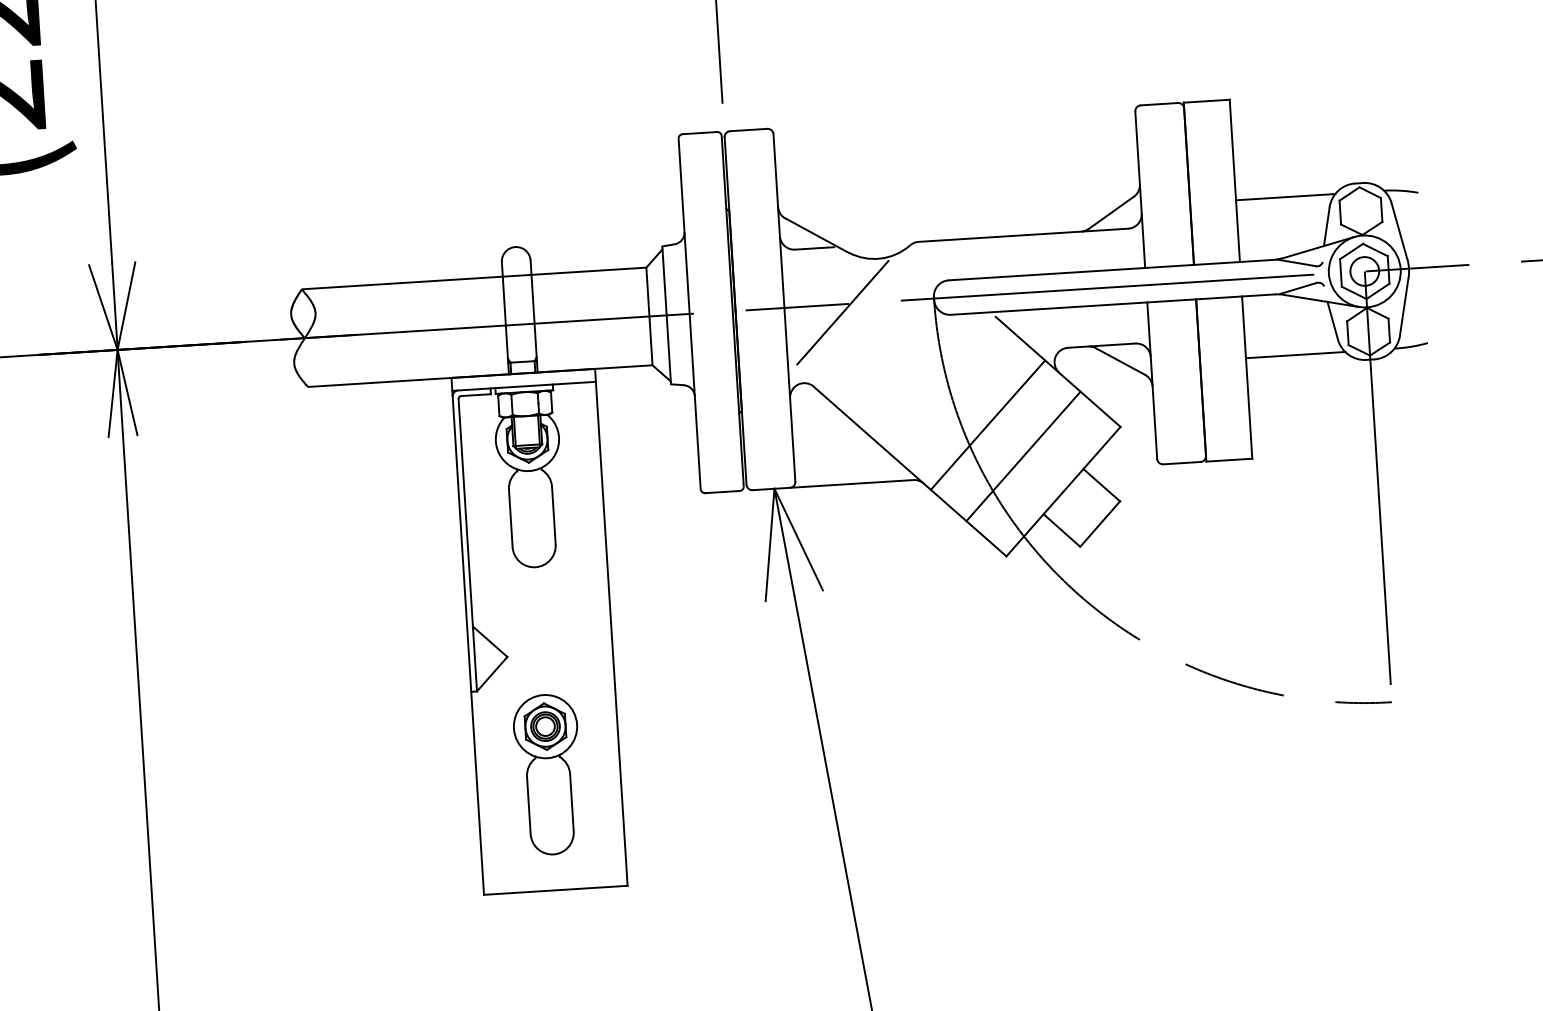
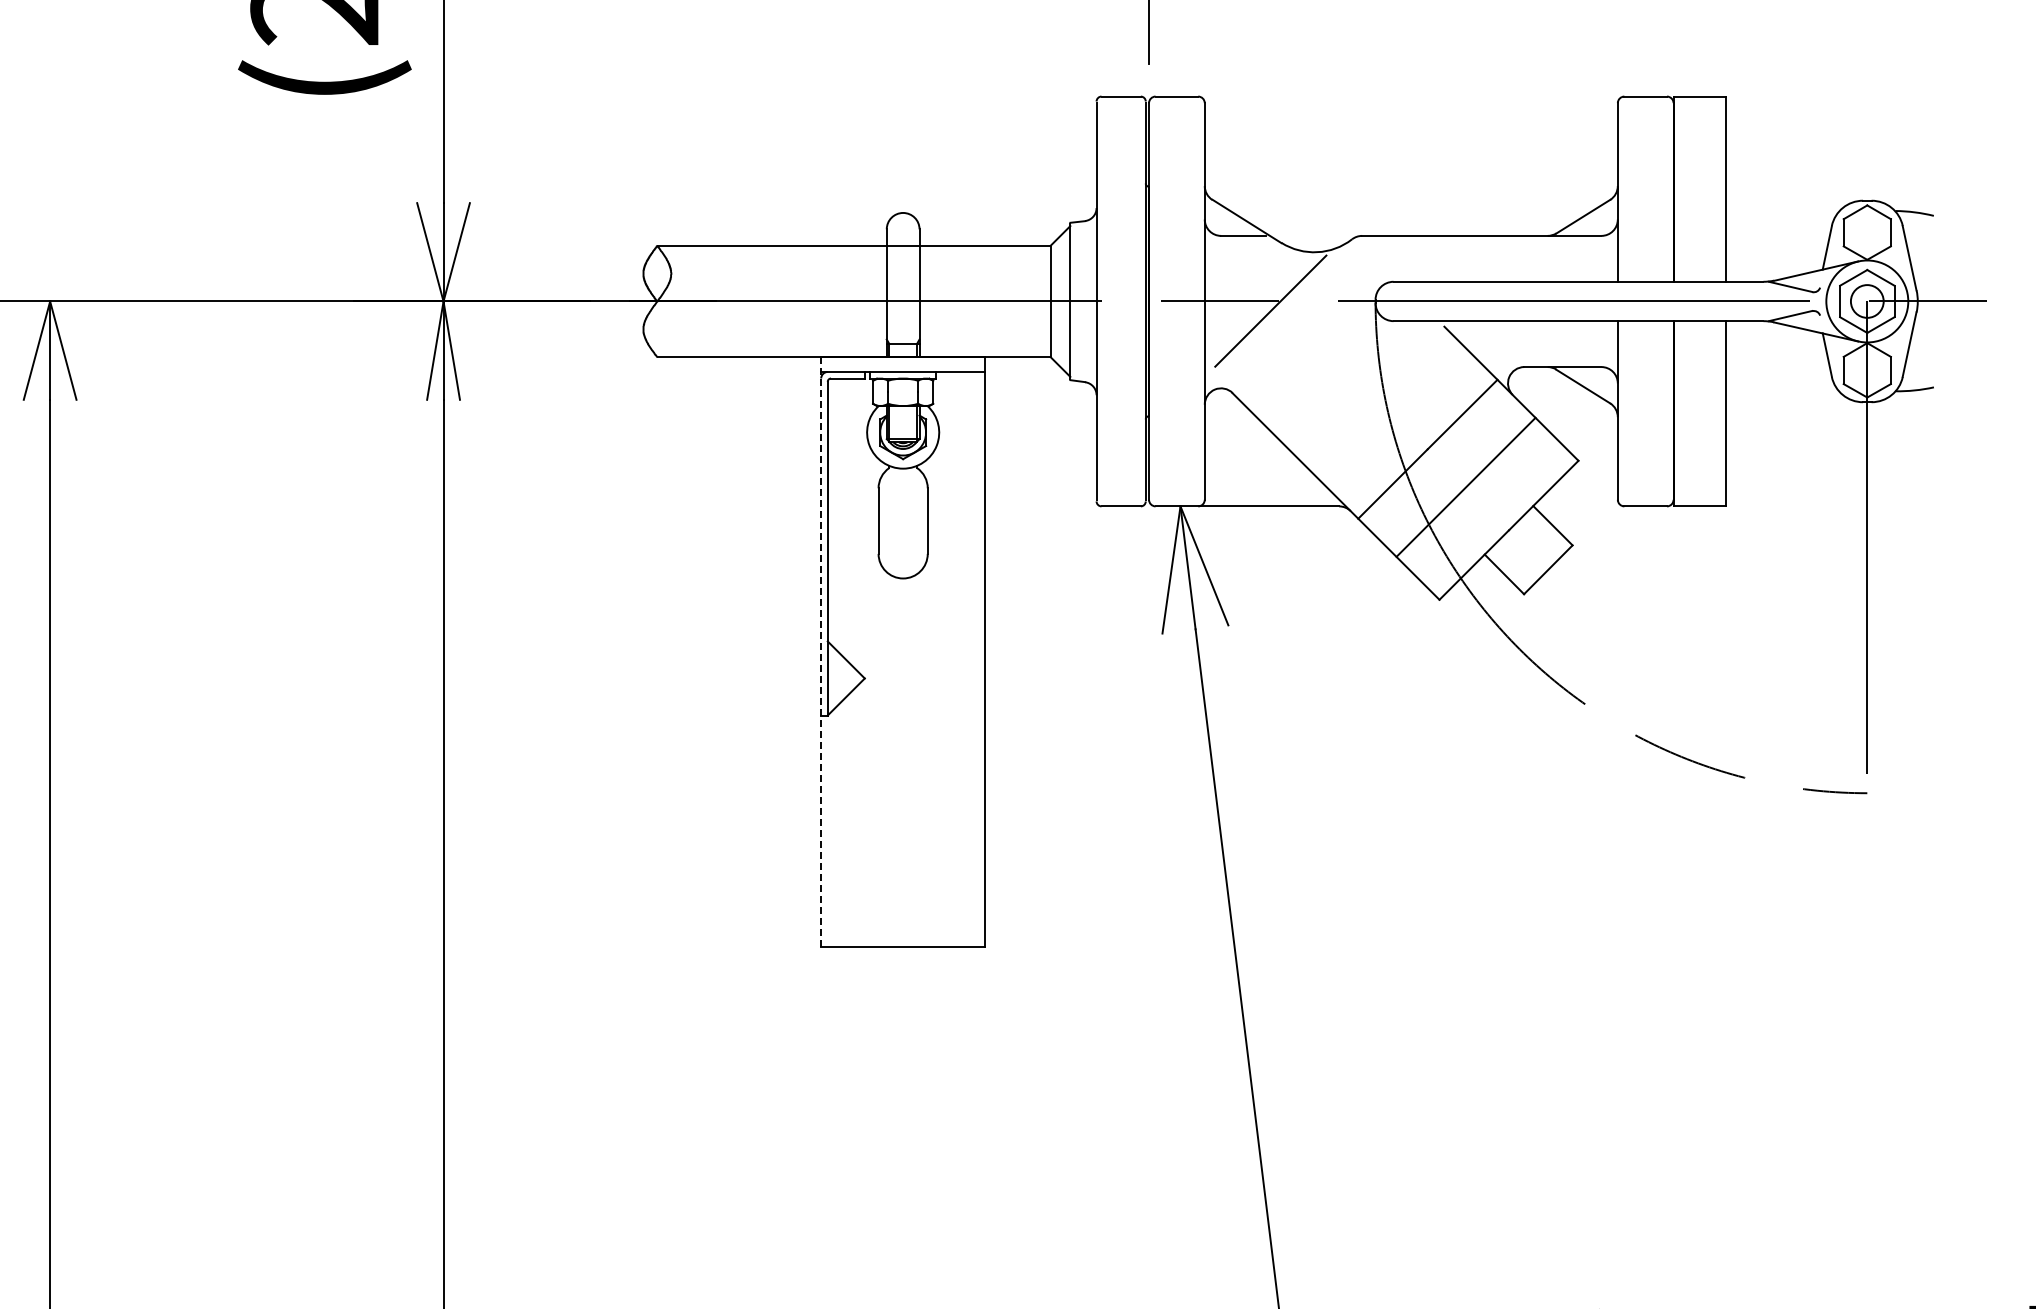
line: (1285, 197) -> (1782, 211), removed
line: (1295, 354) -> (1782, 391), removed
line: (467, 635) -> (821, 651), solid -> dashed
part: (548, 774) -> (903, 815), removed

